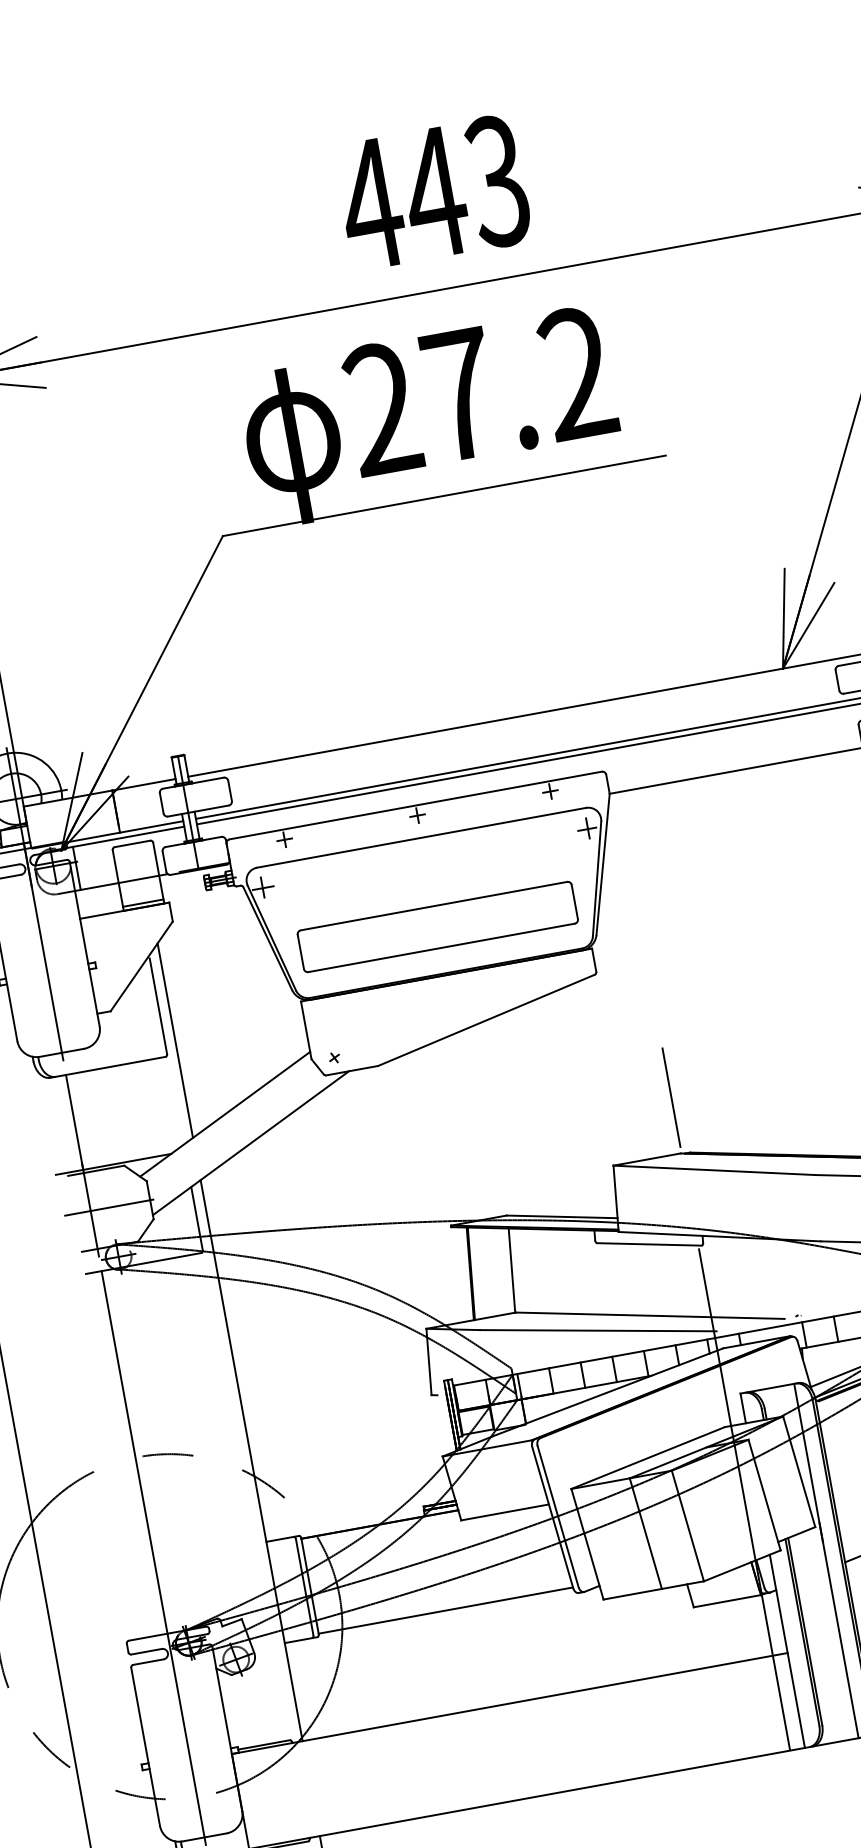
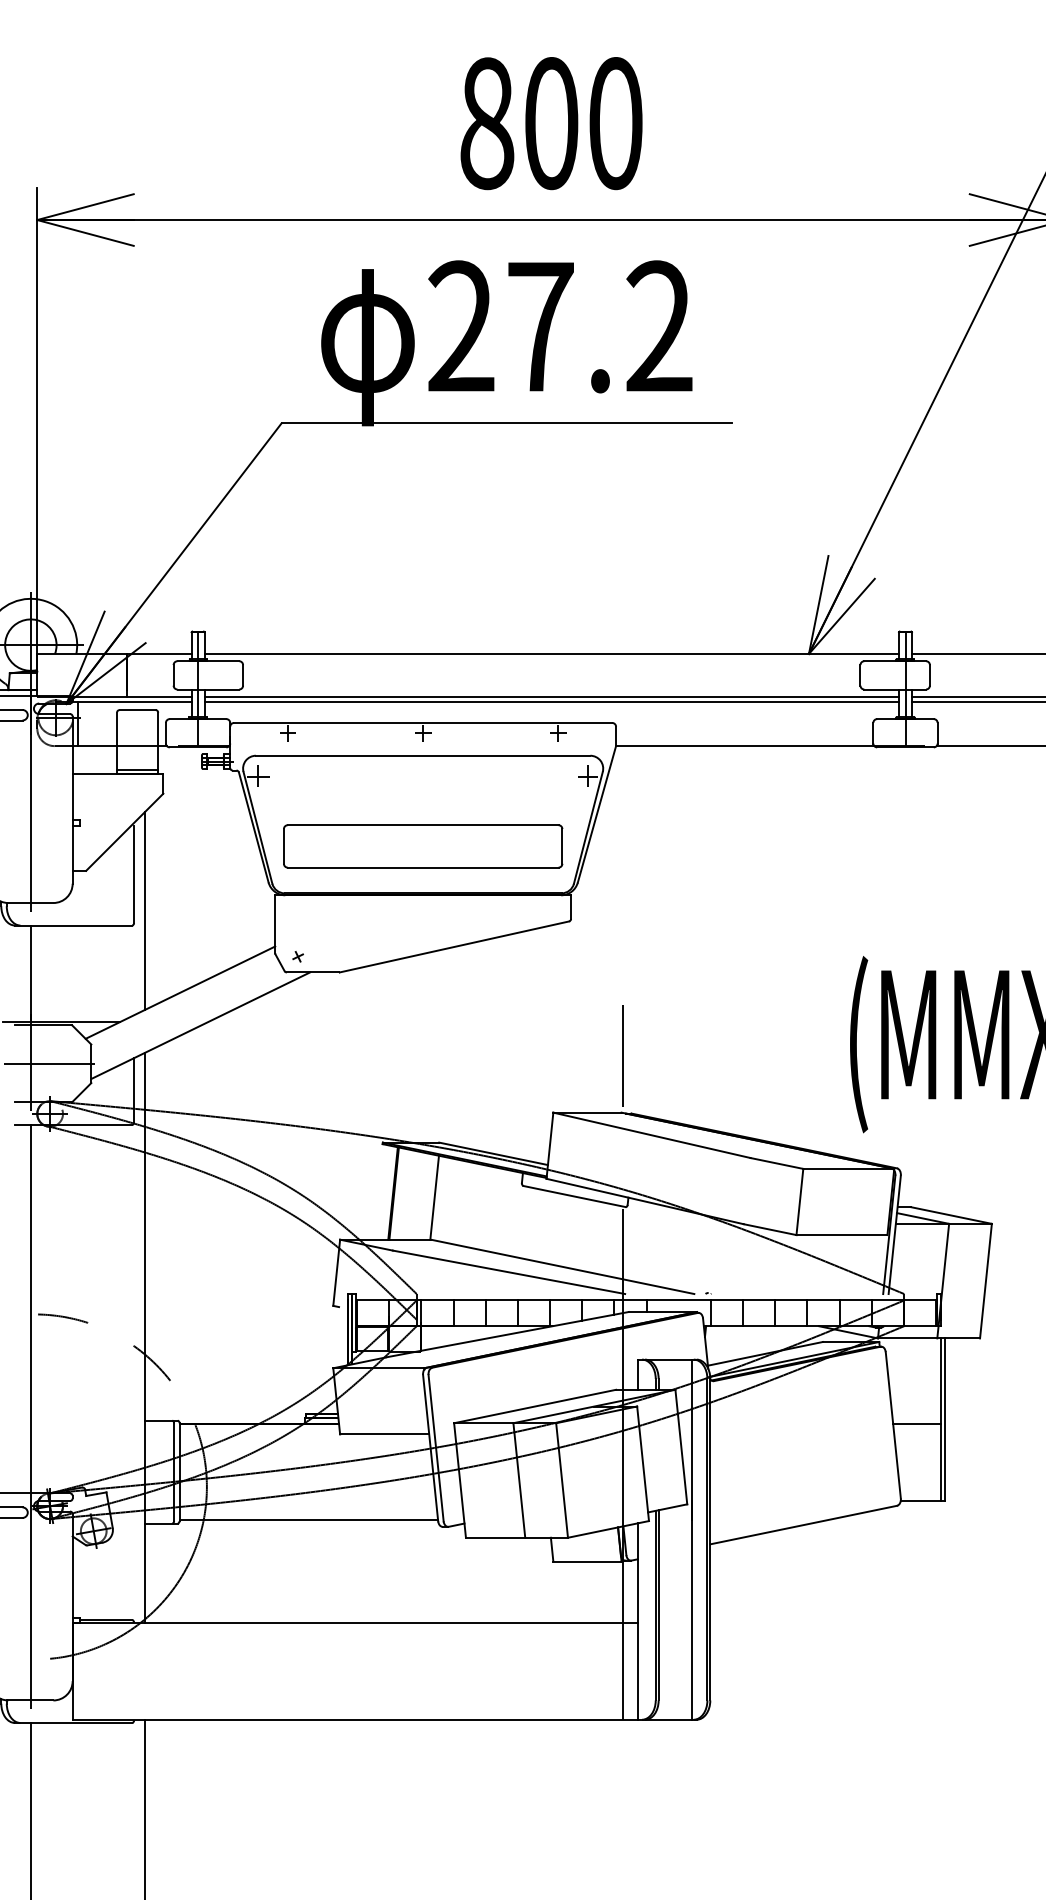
text: (432, 193) -> (549, 123), 443 -> 800

